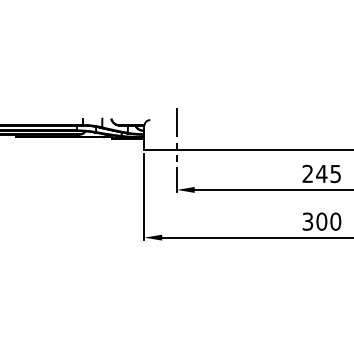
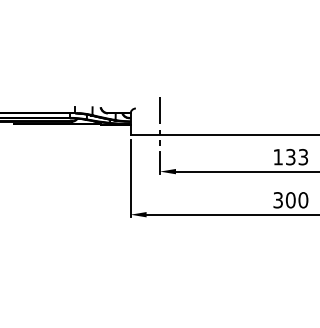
text: (321, 173) -> (290, 156), 245 -> 133

